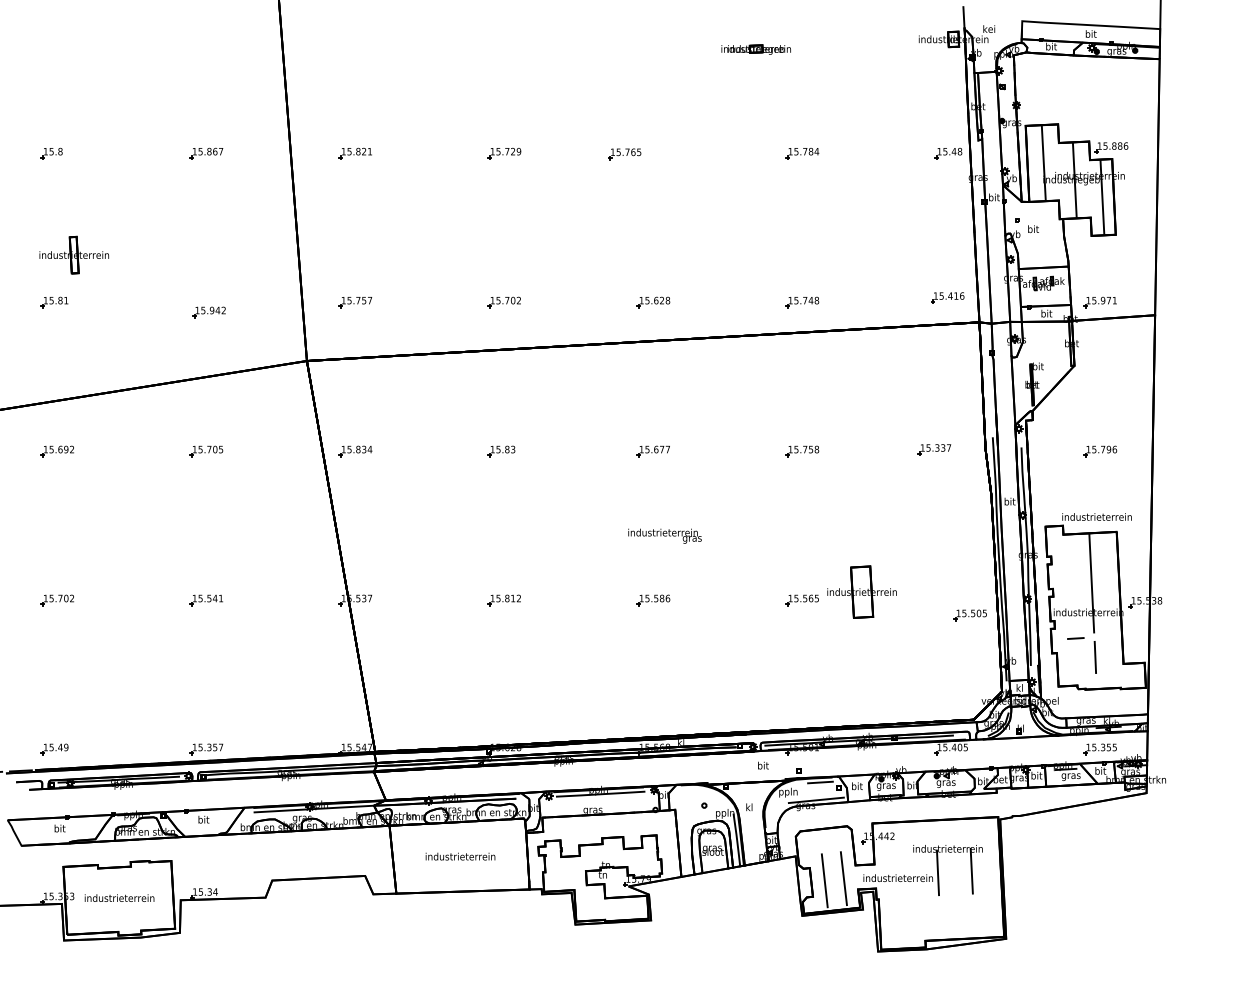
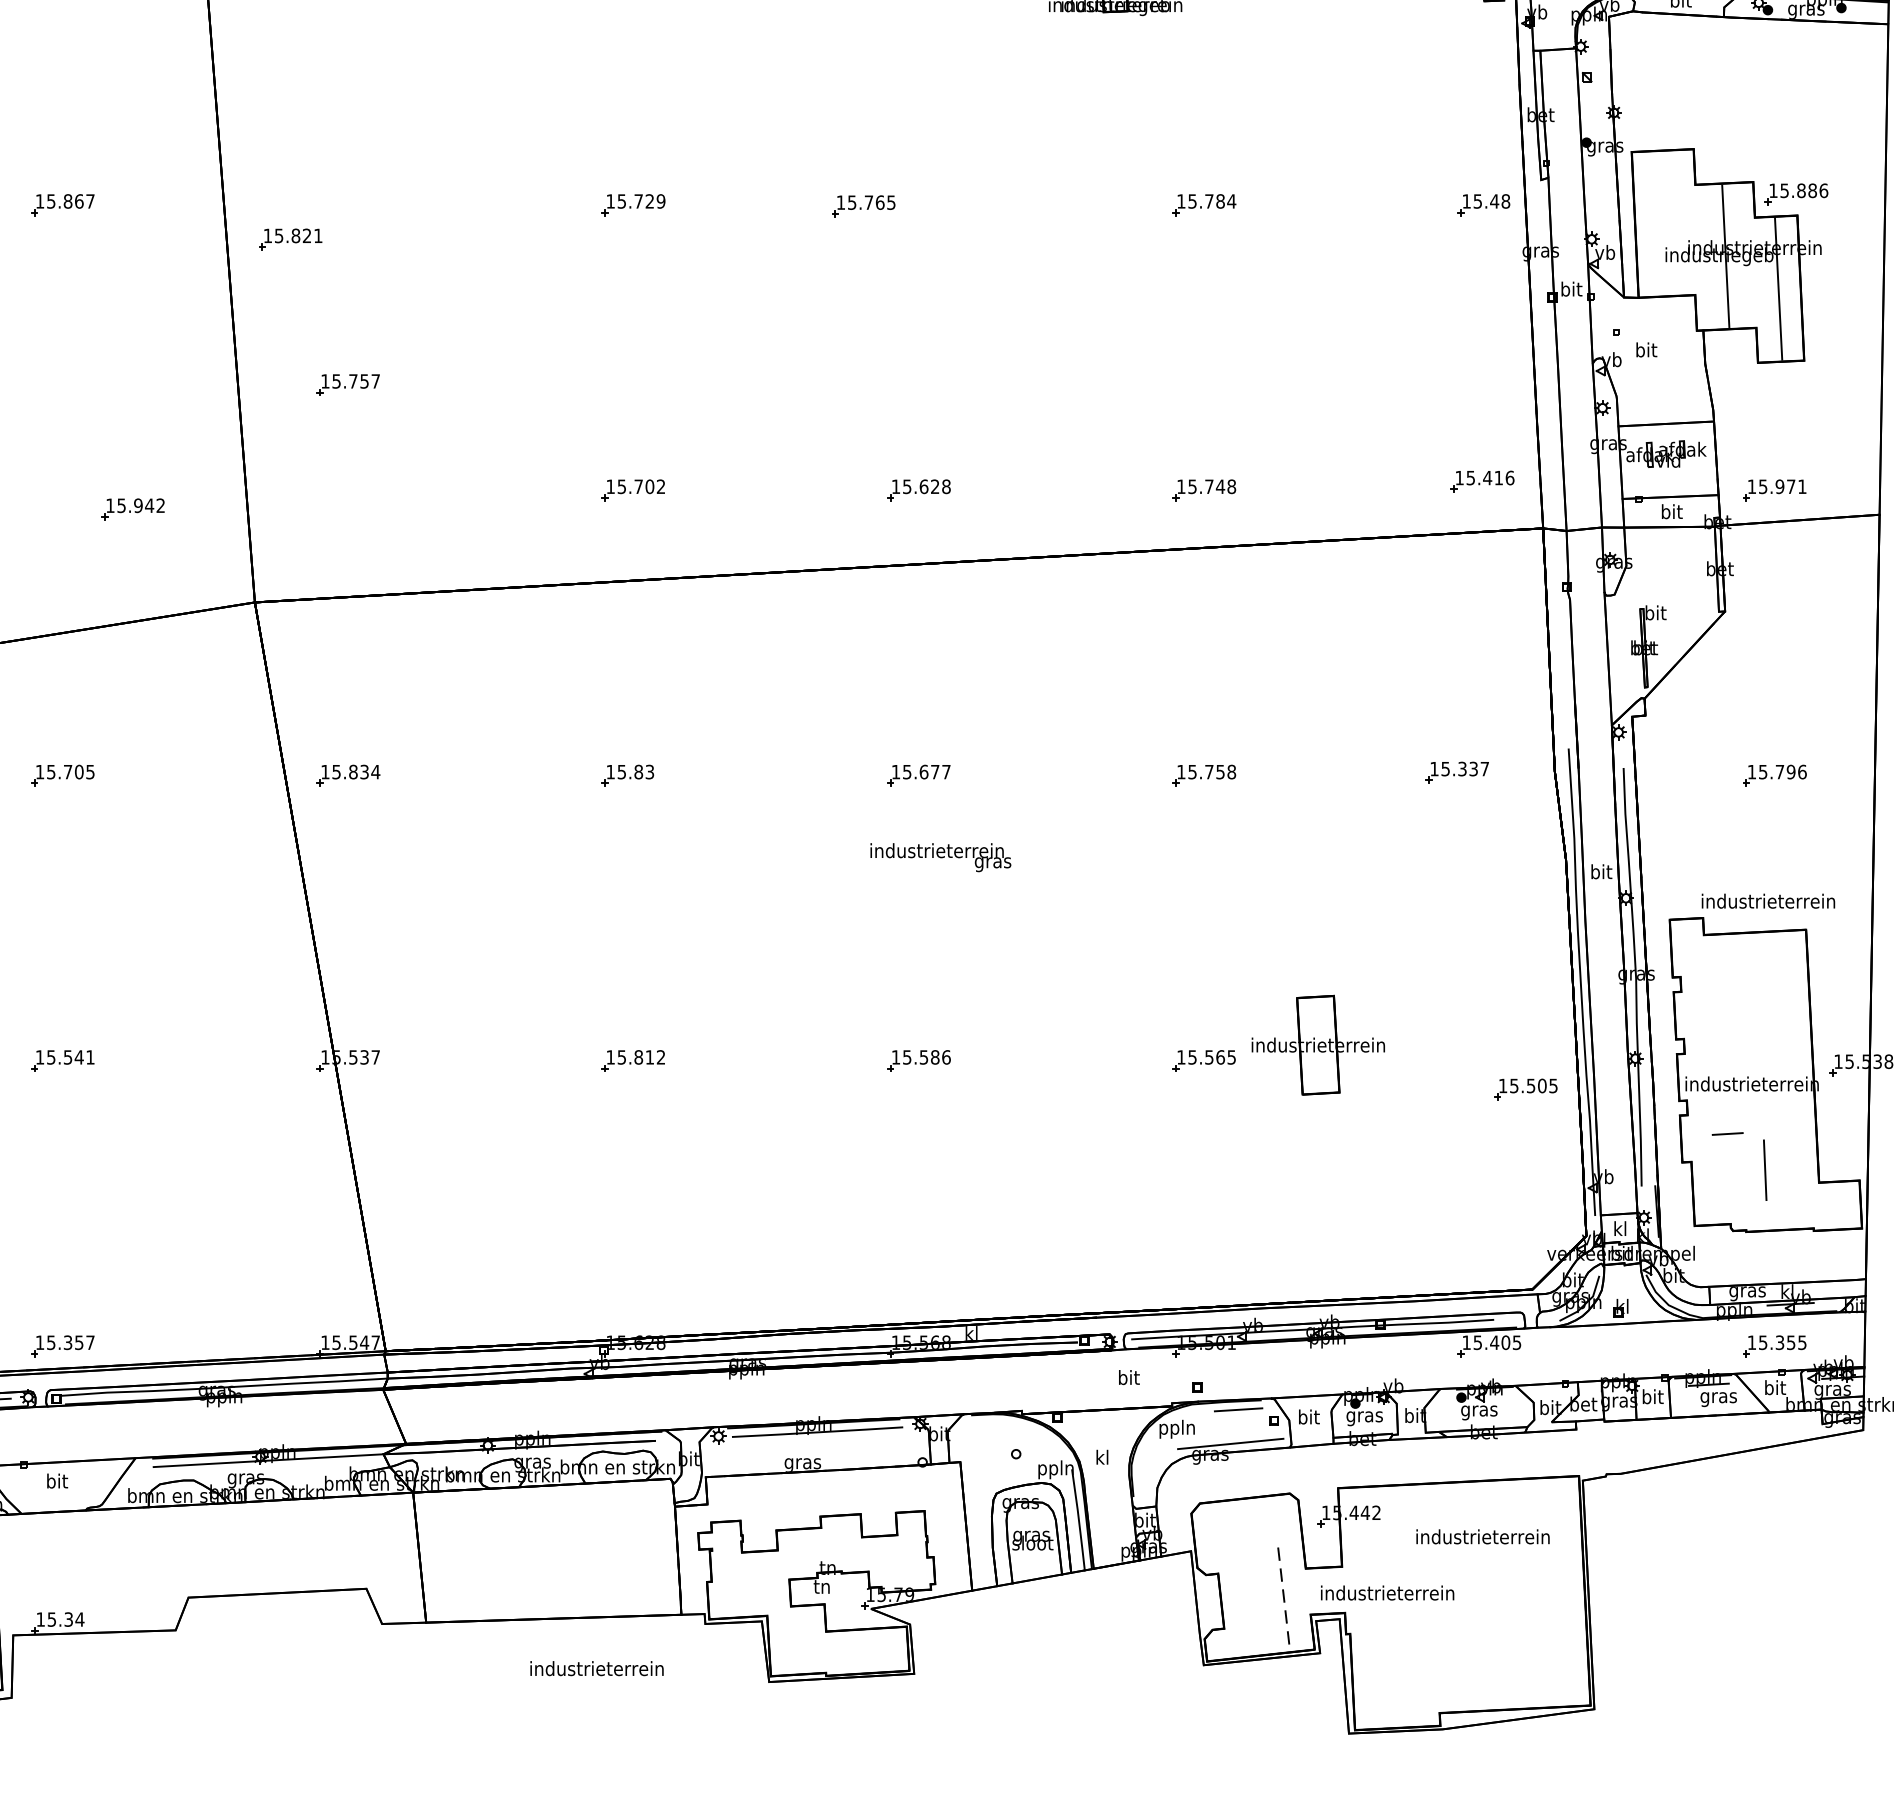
part: (354, 153) -> (288, 239), moved
line: (1043, 163) -> (1665, 224), removed
part: (355, 302) -> (347, 384), moved
part: (208, 312) -> (131, 509), moved
text: (664, 535) -> (939, 856), moved
line: (1091, 583) -> (1757, 1028), removed
text: (460, 856) -> (596, 1668), moved
line: (971, 870) -> (1527, 1578), removed
line: (937, 872) -> (1462, 1582), removed
line: (843, 878) -> (1282, 1593), solid -> dashed
line: (824, 880) -> (1246, 1597), removed

